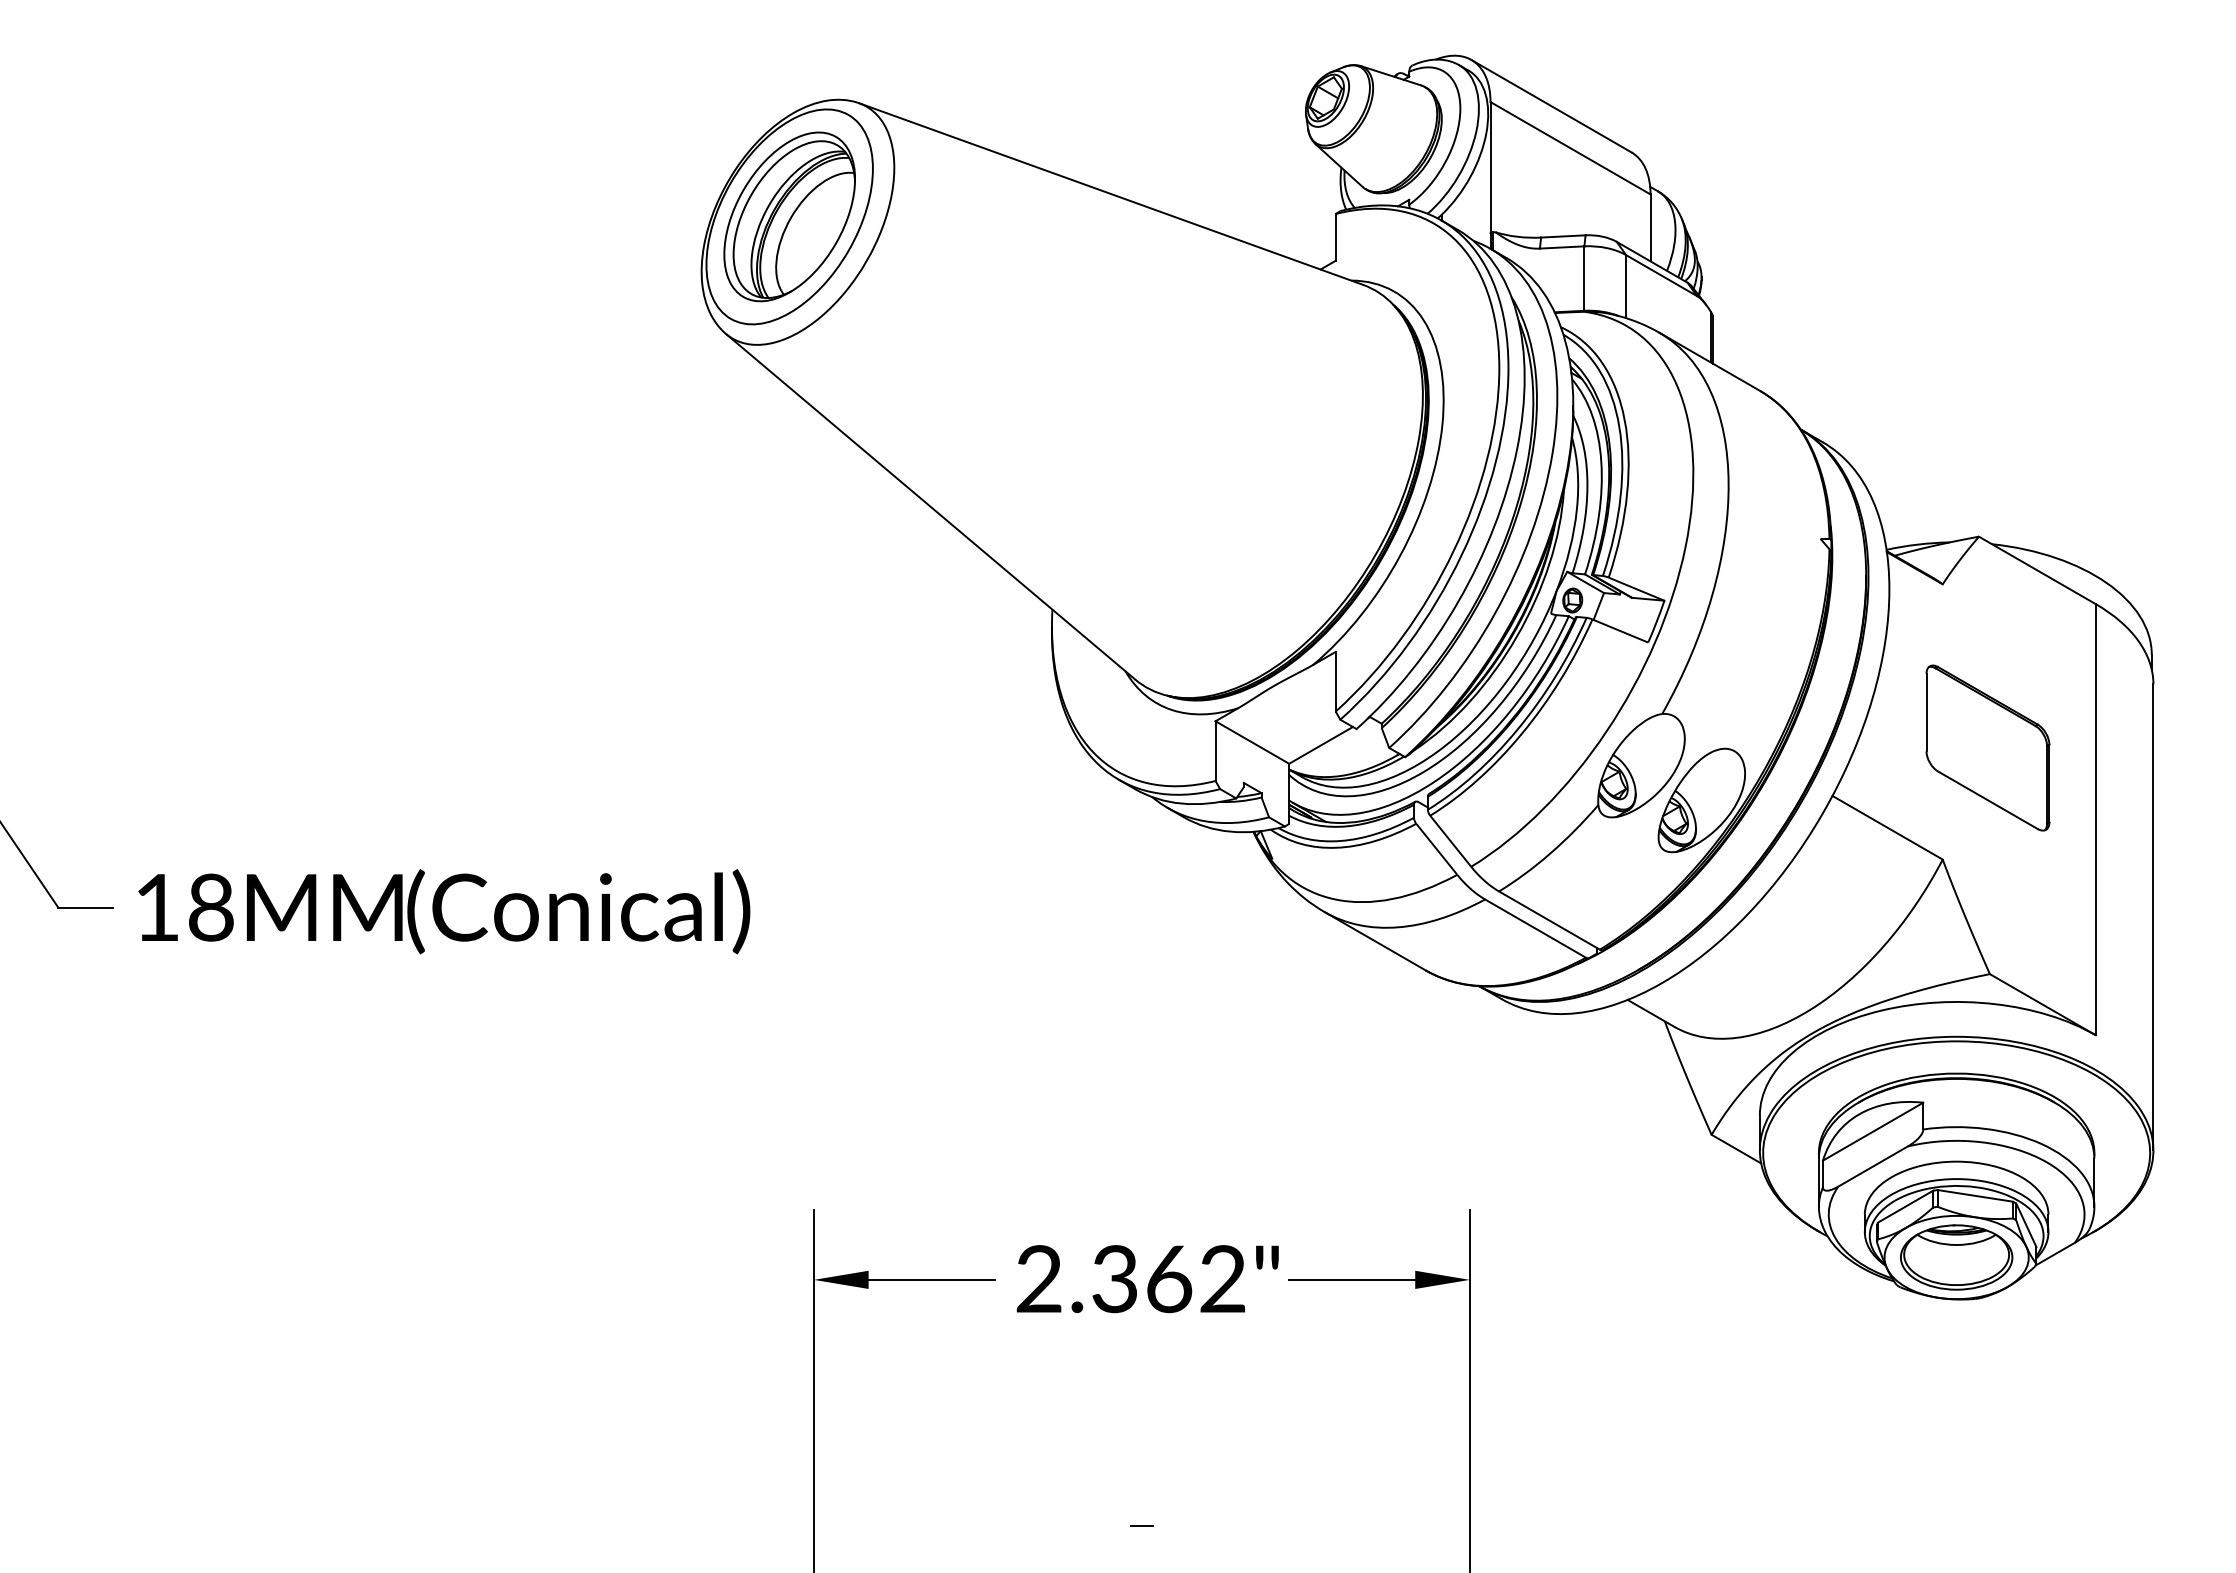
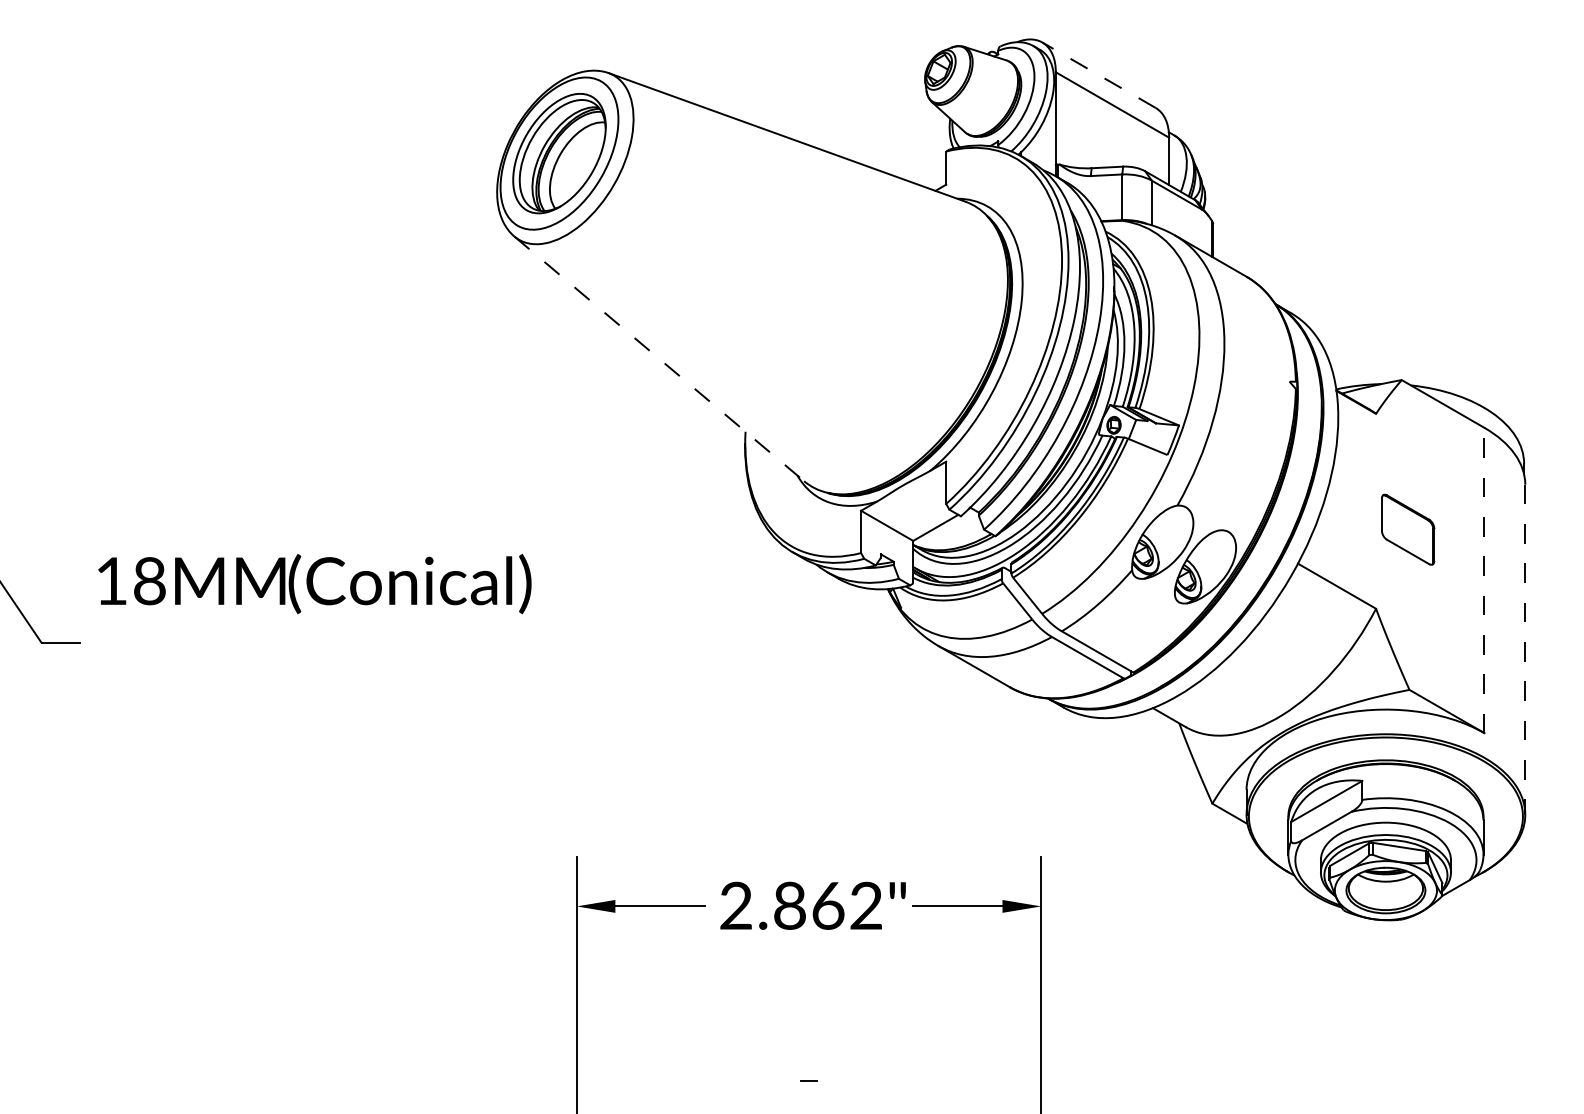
line: (1551, 105) -> (1099, 74), solid -> dashed
line: (930, 506) -> (659, 358), solid -> dashed
part: (1987, 747) -> (1407, 529), size x0.6
line: (2095, 819) -> (1484, 580), solid -> dashed
text: (444, 911) -> (315, 583), moved
line: (2153, 917) -> (1525, 649), solid -> dashed
text: (1114, 1278) -> (789, 905), 2.362" -> 2.862"

